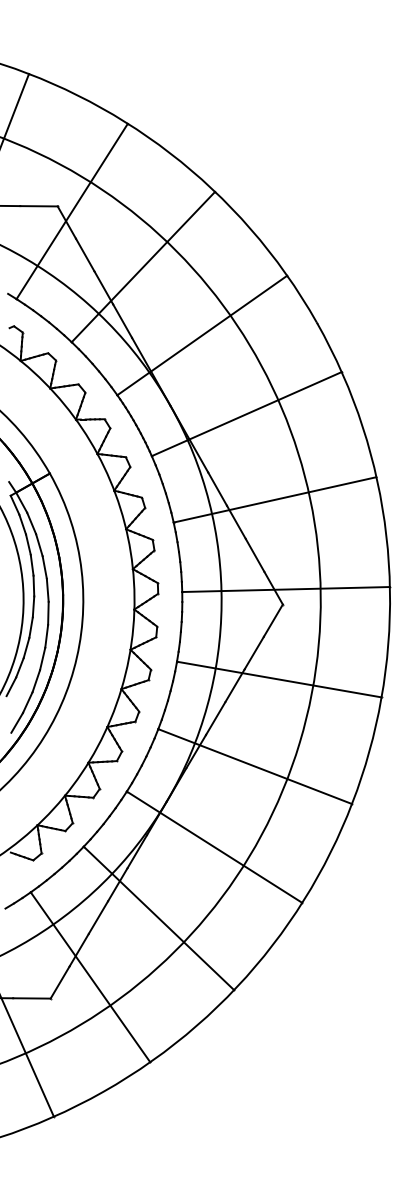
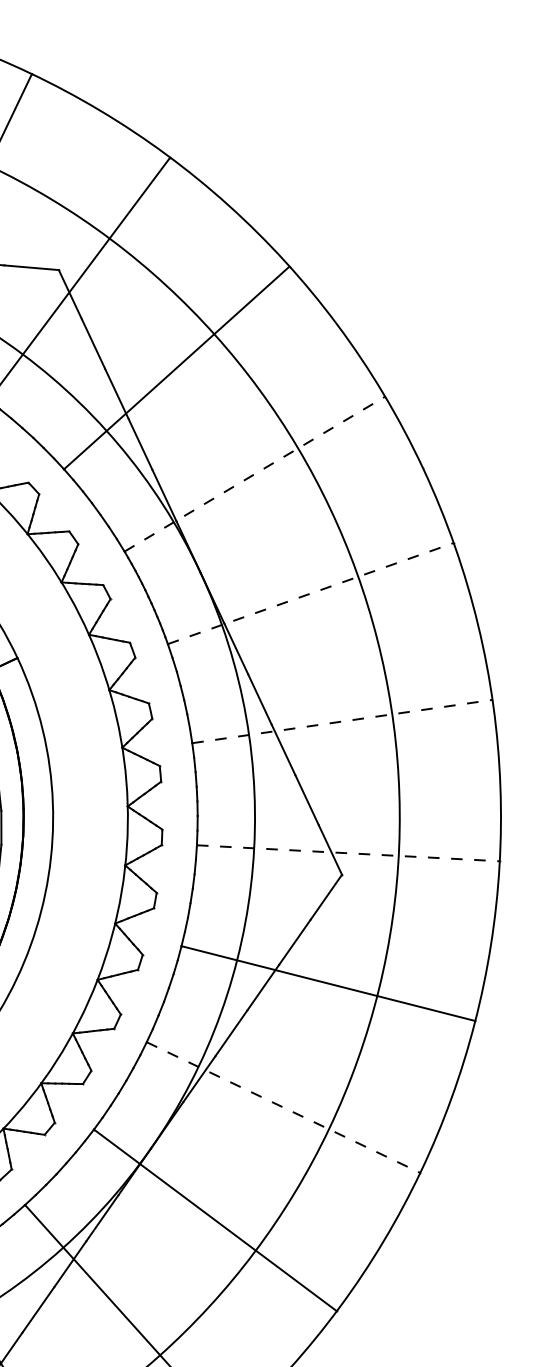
line: (202, 335) -> (255, 474), solid -> dashed
line: (246, 414) -> (310, 594), solid -> dashed
line: (275, 499) -> (343, 721), solid -> dashed
line: (286, 589) -> (348, 853), solid -> dashed
line: (255, 766) -> (284, 1107), solid -> dashed

